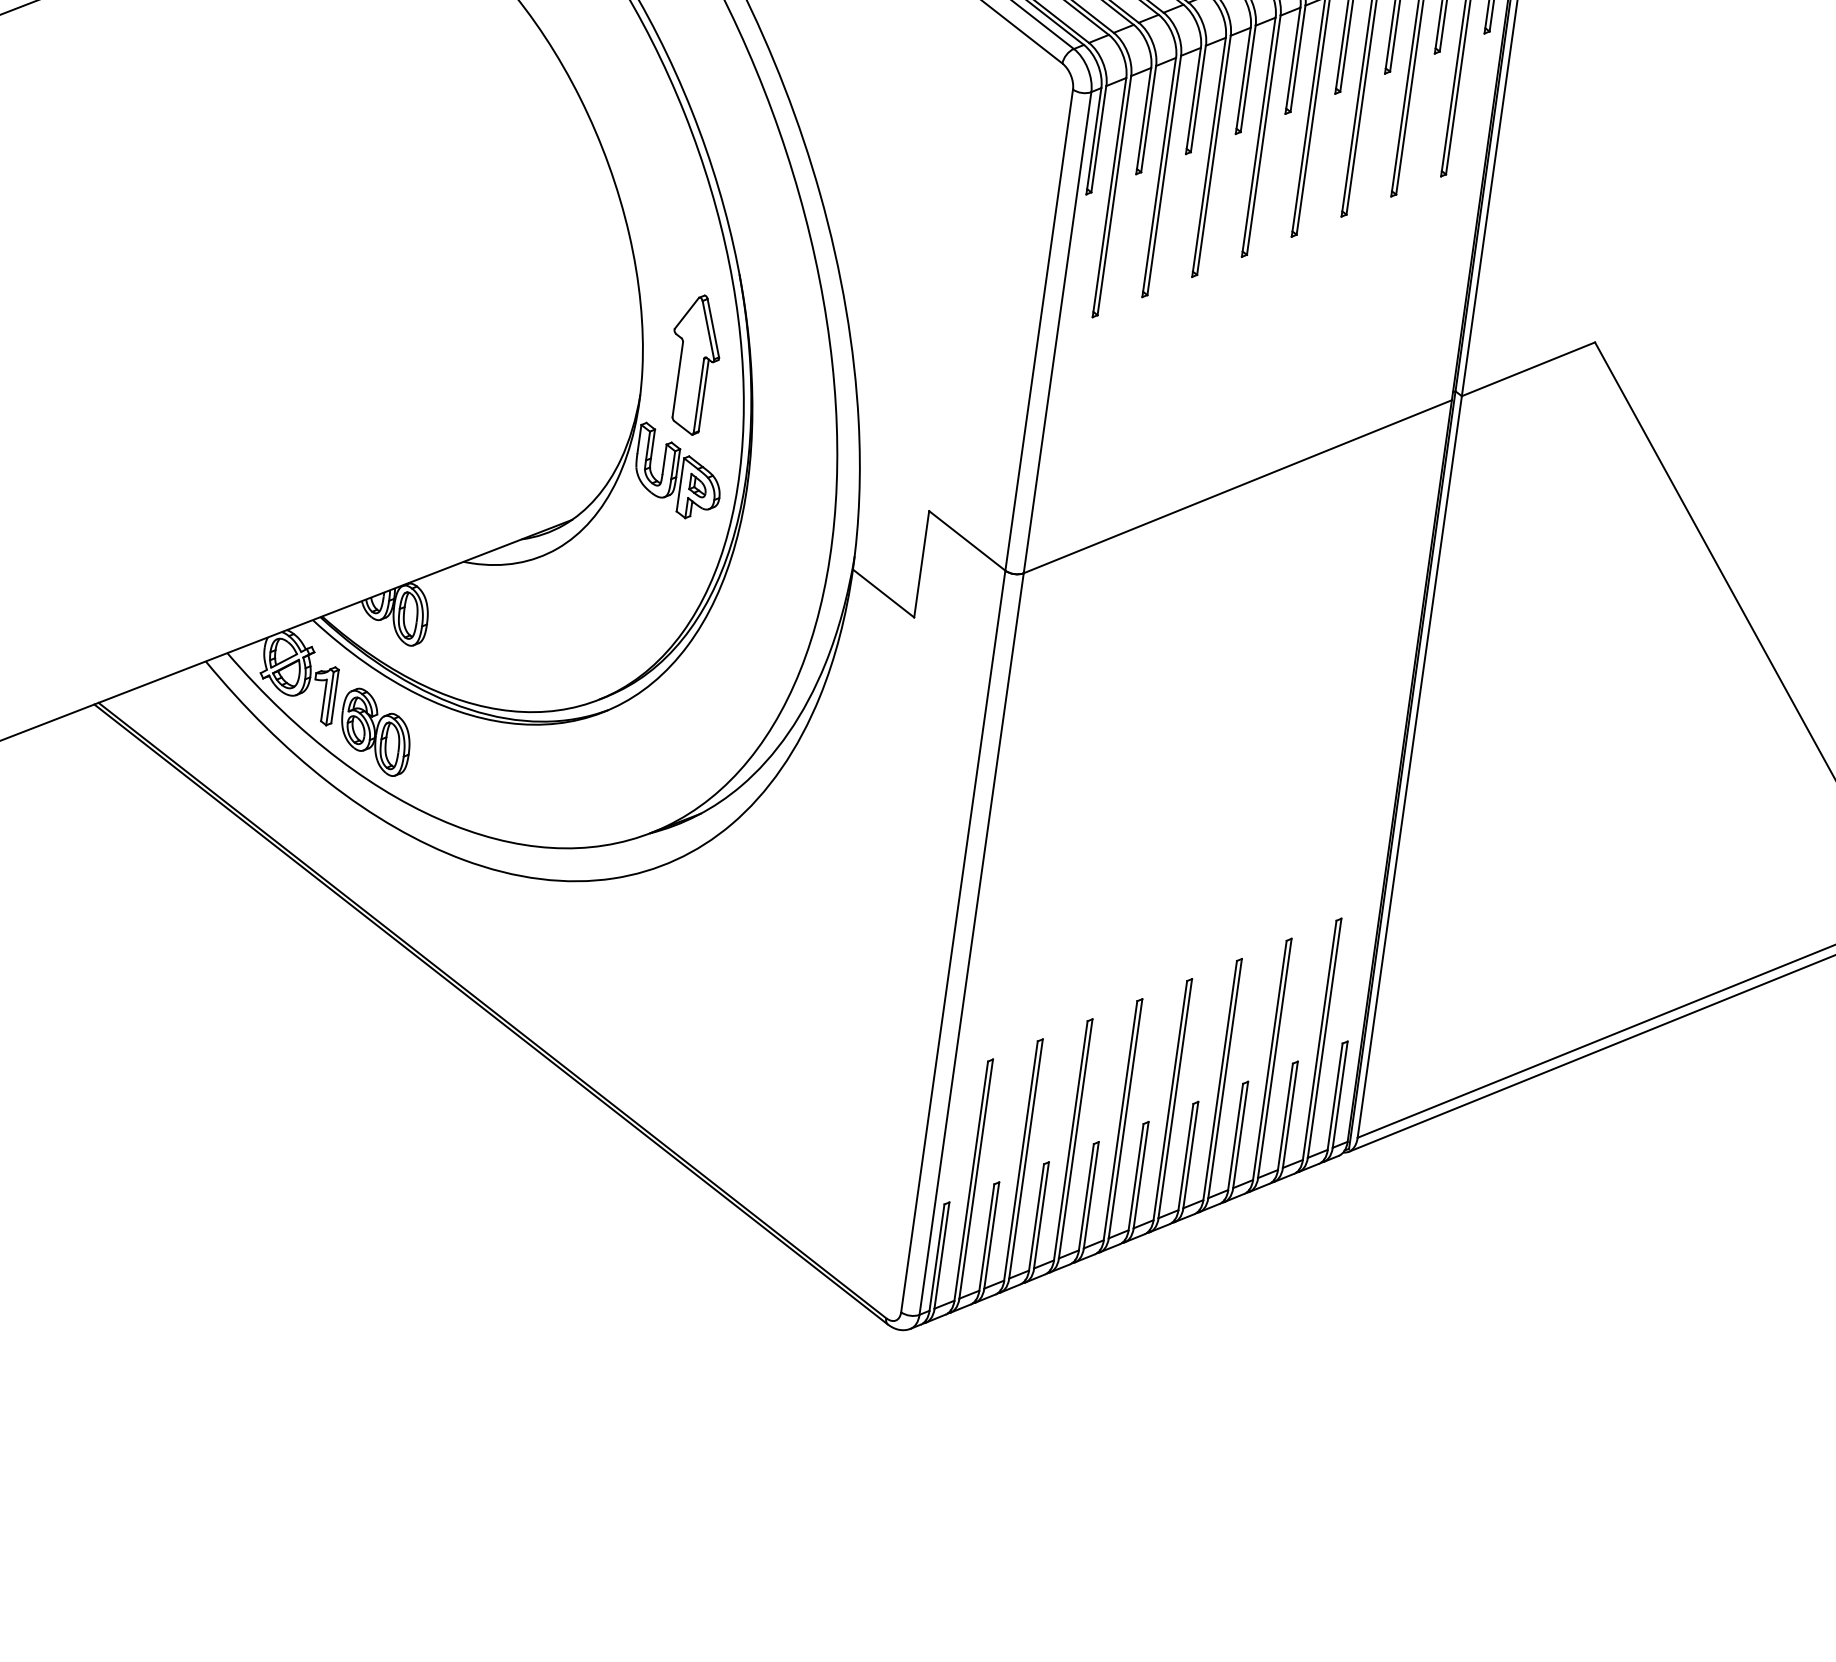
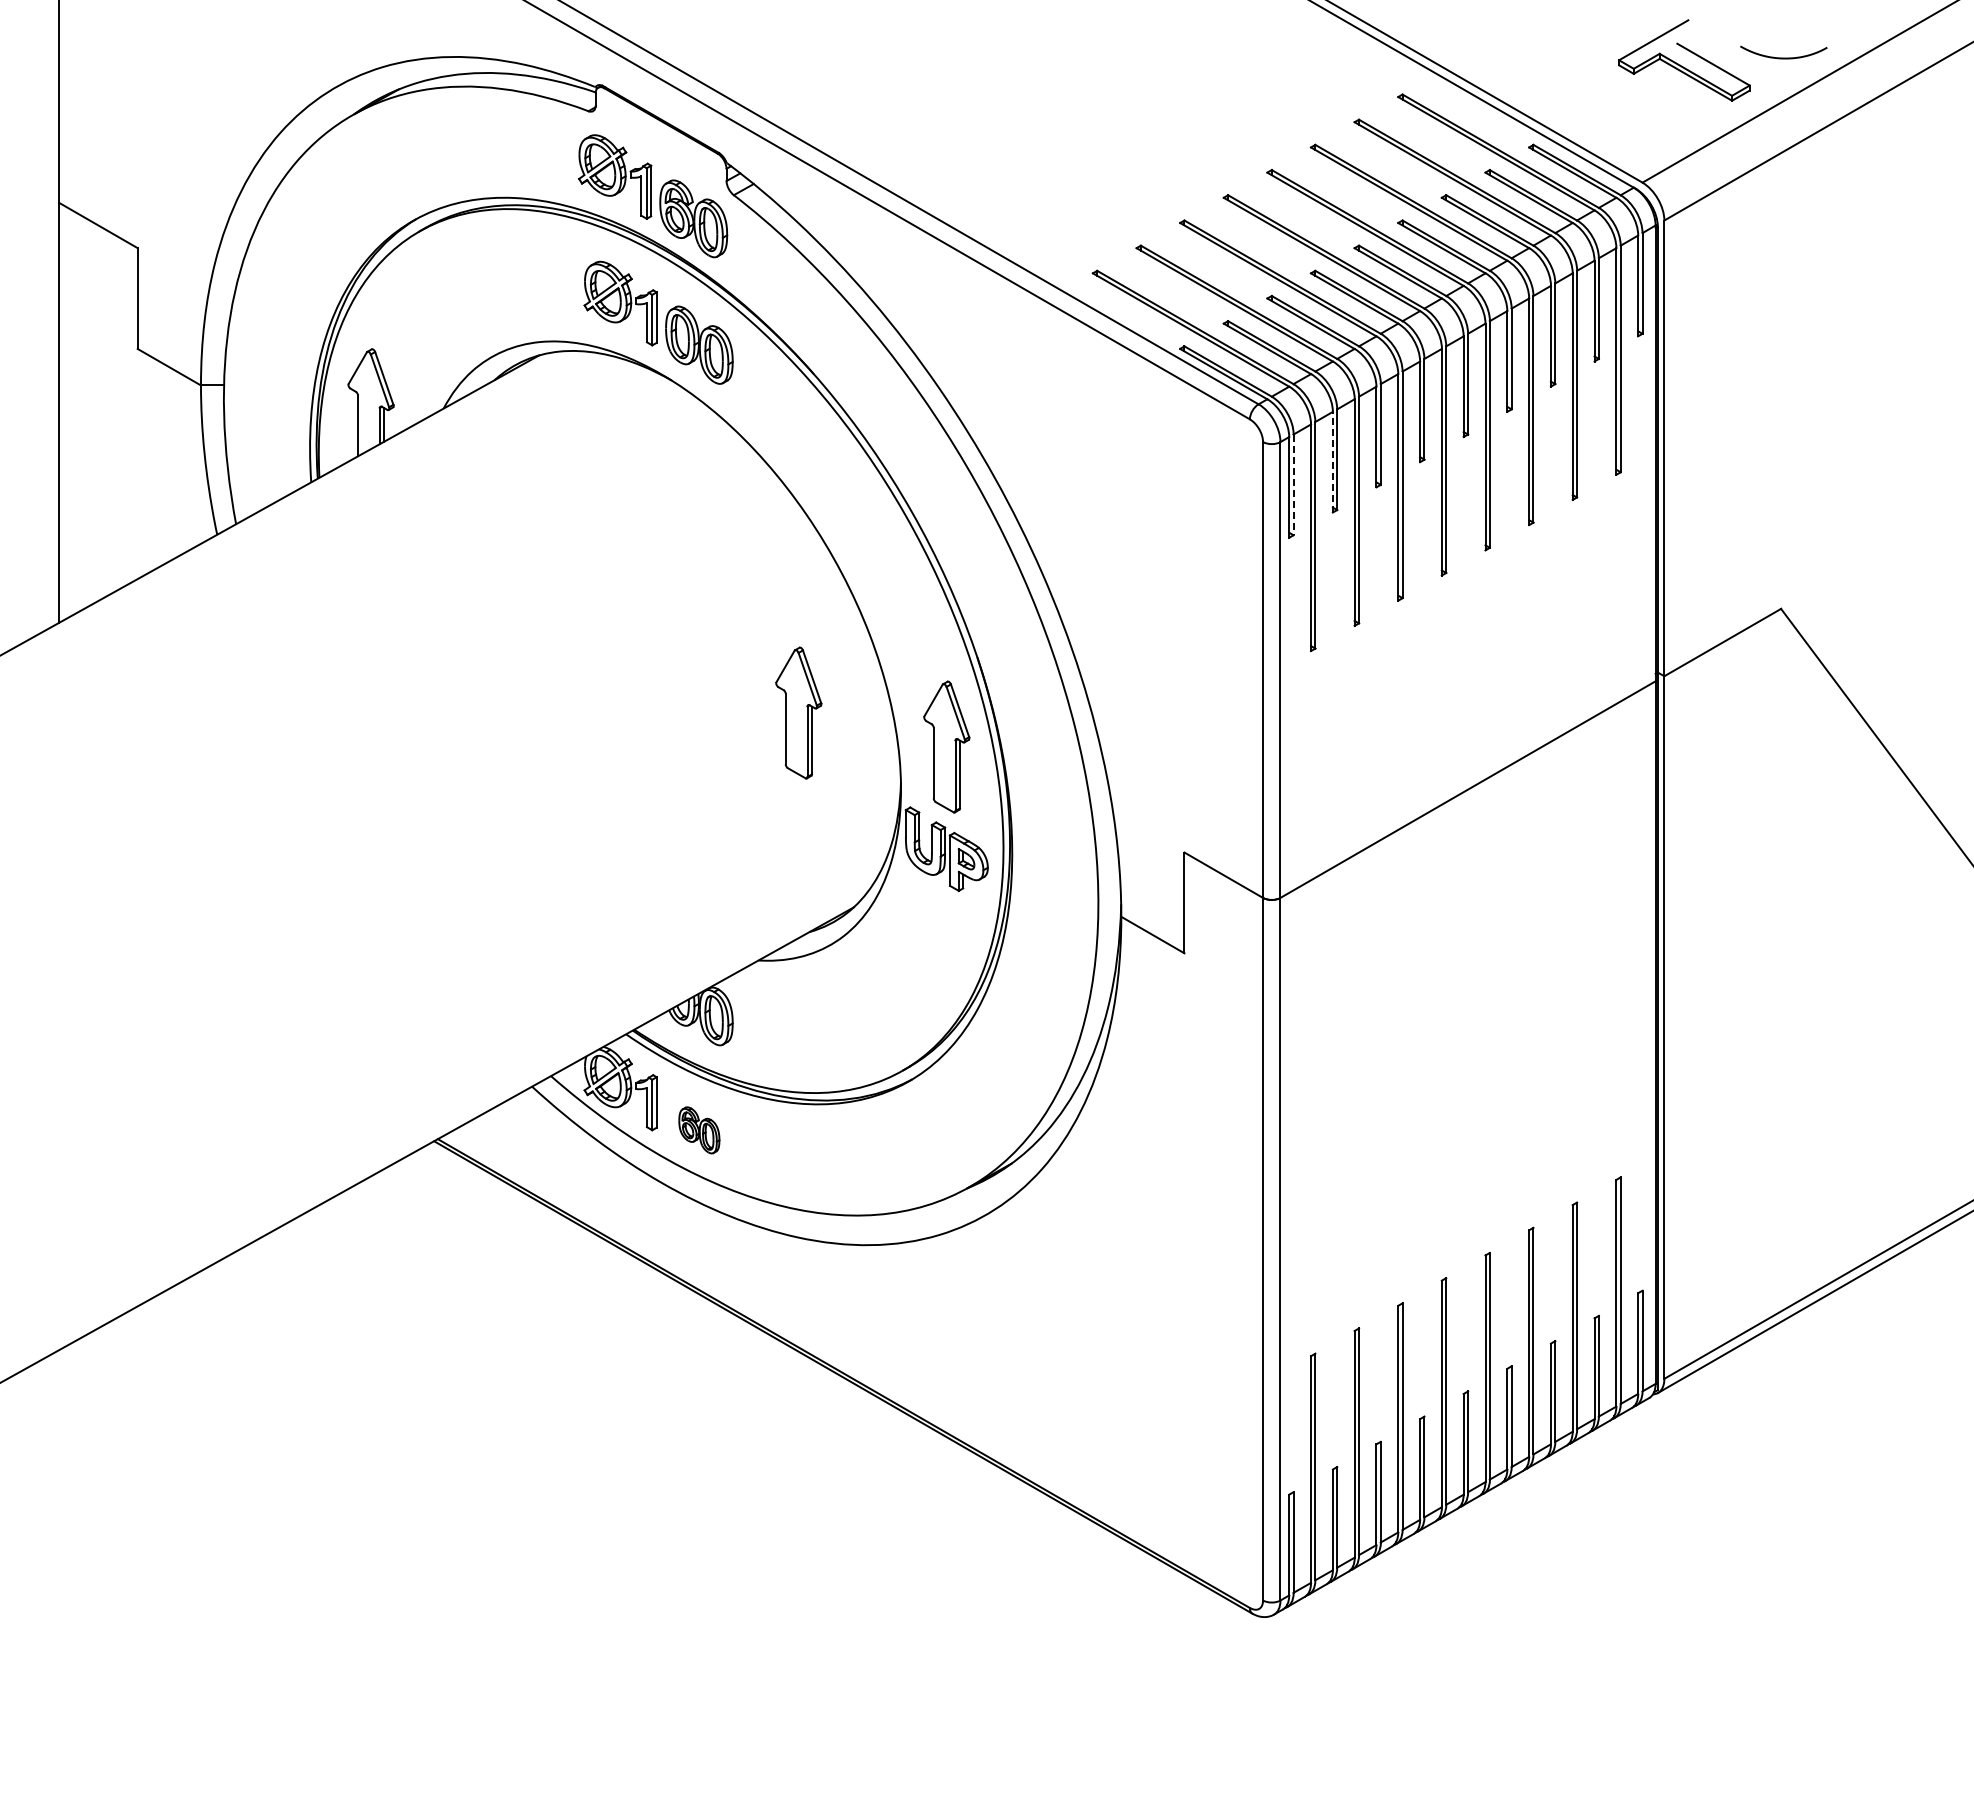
line: (1143, 120) -> (1332, 461), solid -> dashed
line: (1098, 139) -> (1293, 485), solid -> dashed
part: (542, 306) -> (798, 712), added
part: (376, 732) -> (699, 1130), size x0.6

